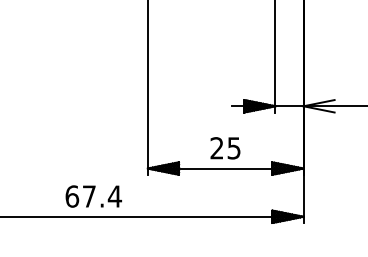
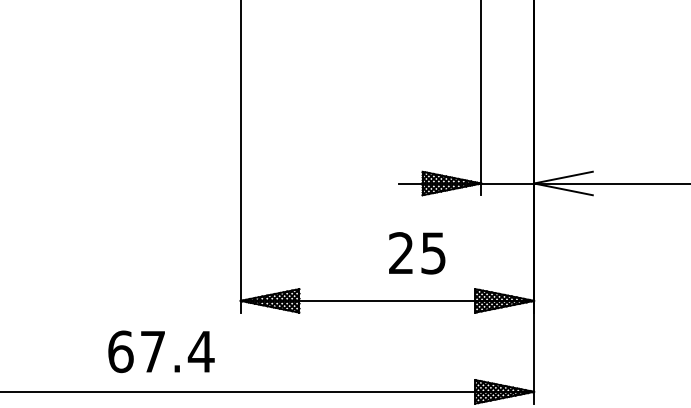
text: (225, 148) -> (417, 253), moved
text: (93, 196) -> (160, 351), moved

